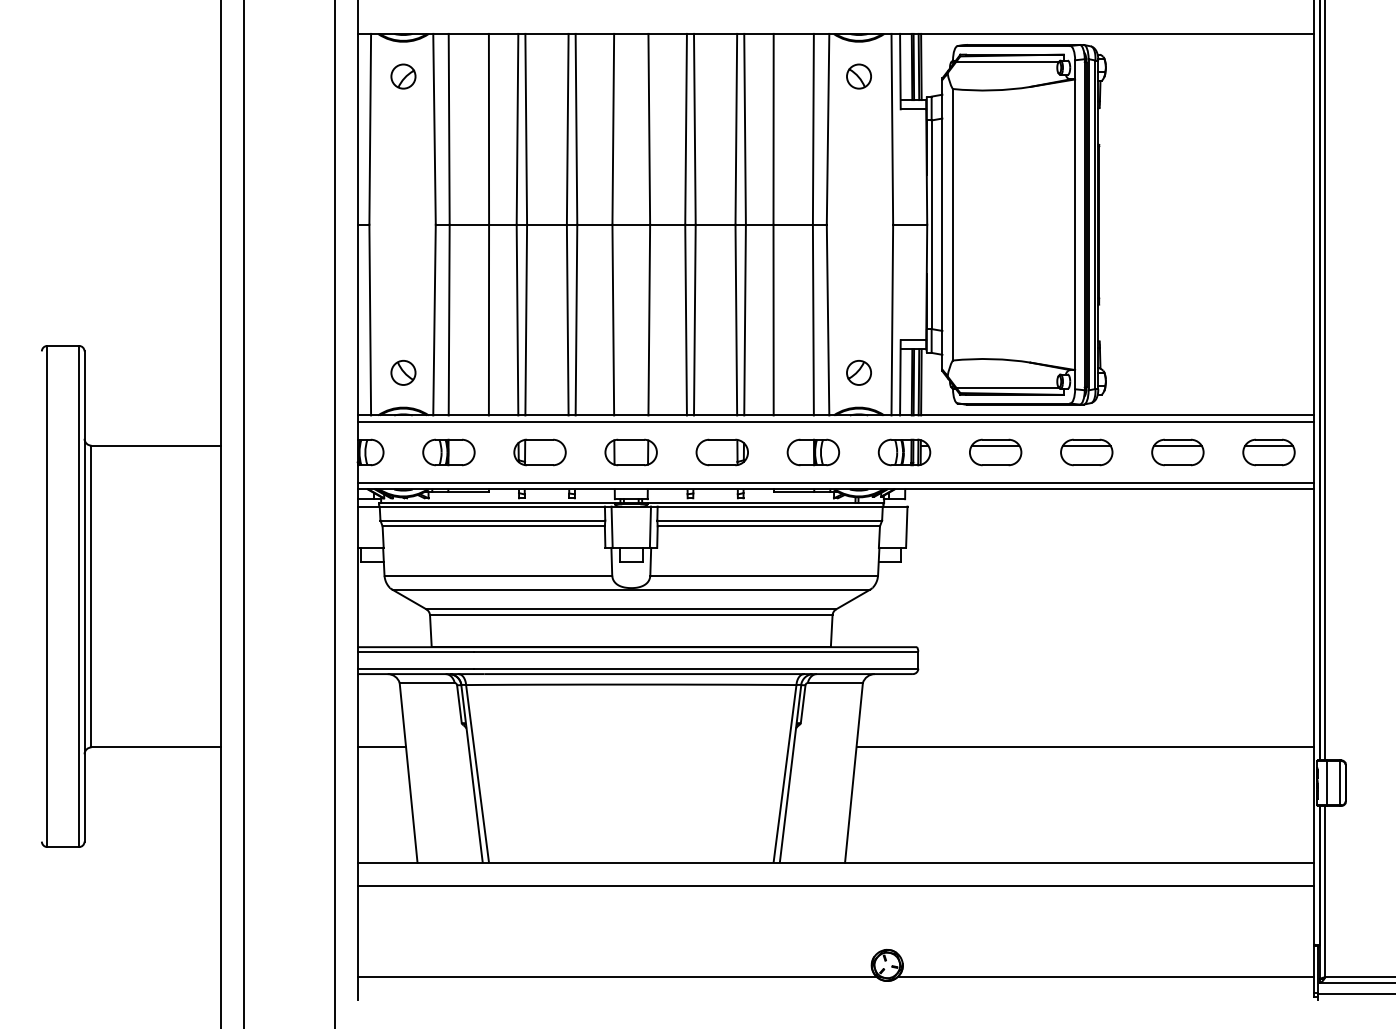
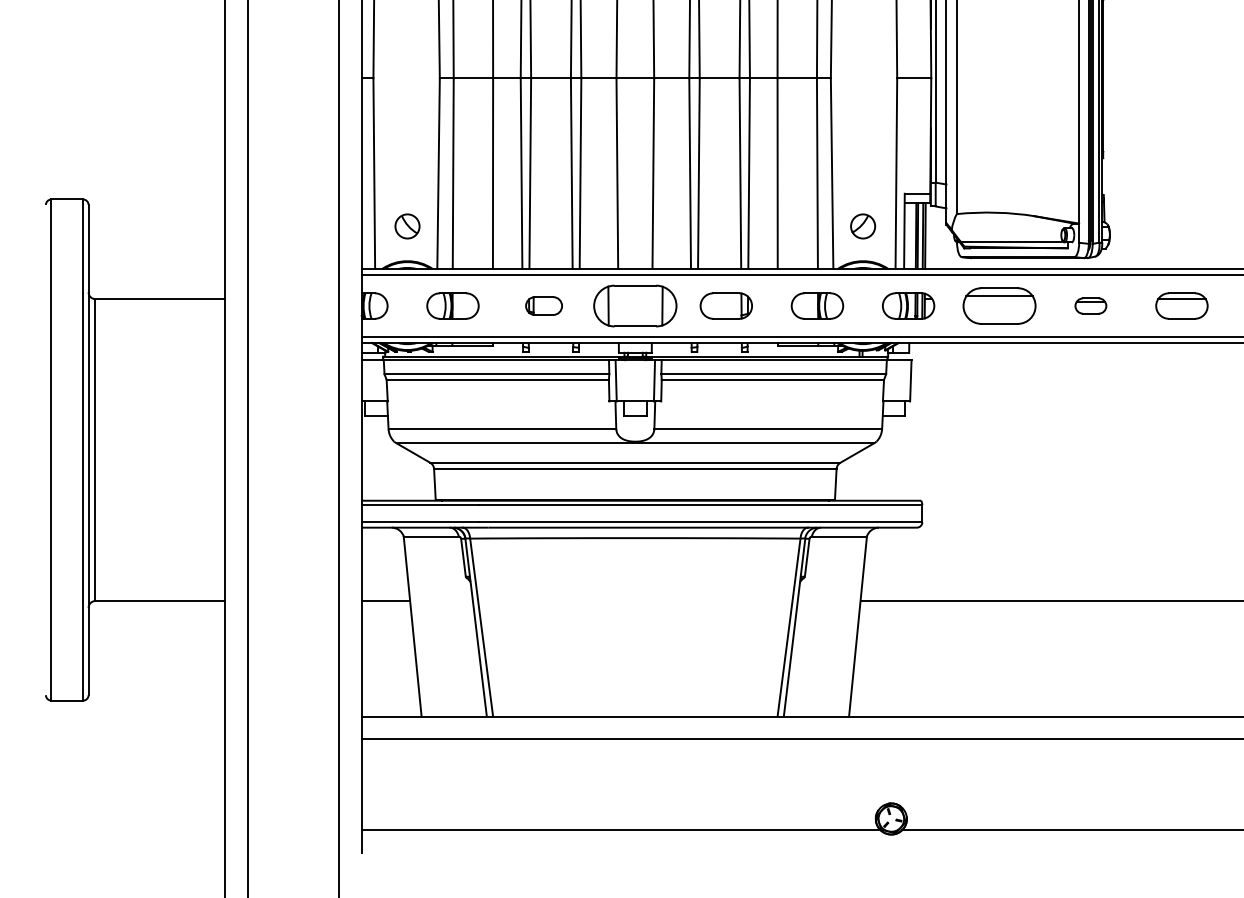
part: (539, 452) -> (543, 306), size x0.7
part: (630, 452) -> (634, 306), size x1.6
part: (995, 452) -> (999, 306), size x1.4
part: (1086, 452) -> (1090, 306), size x0.6

